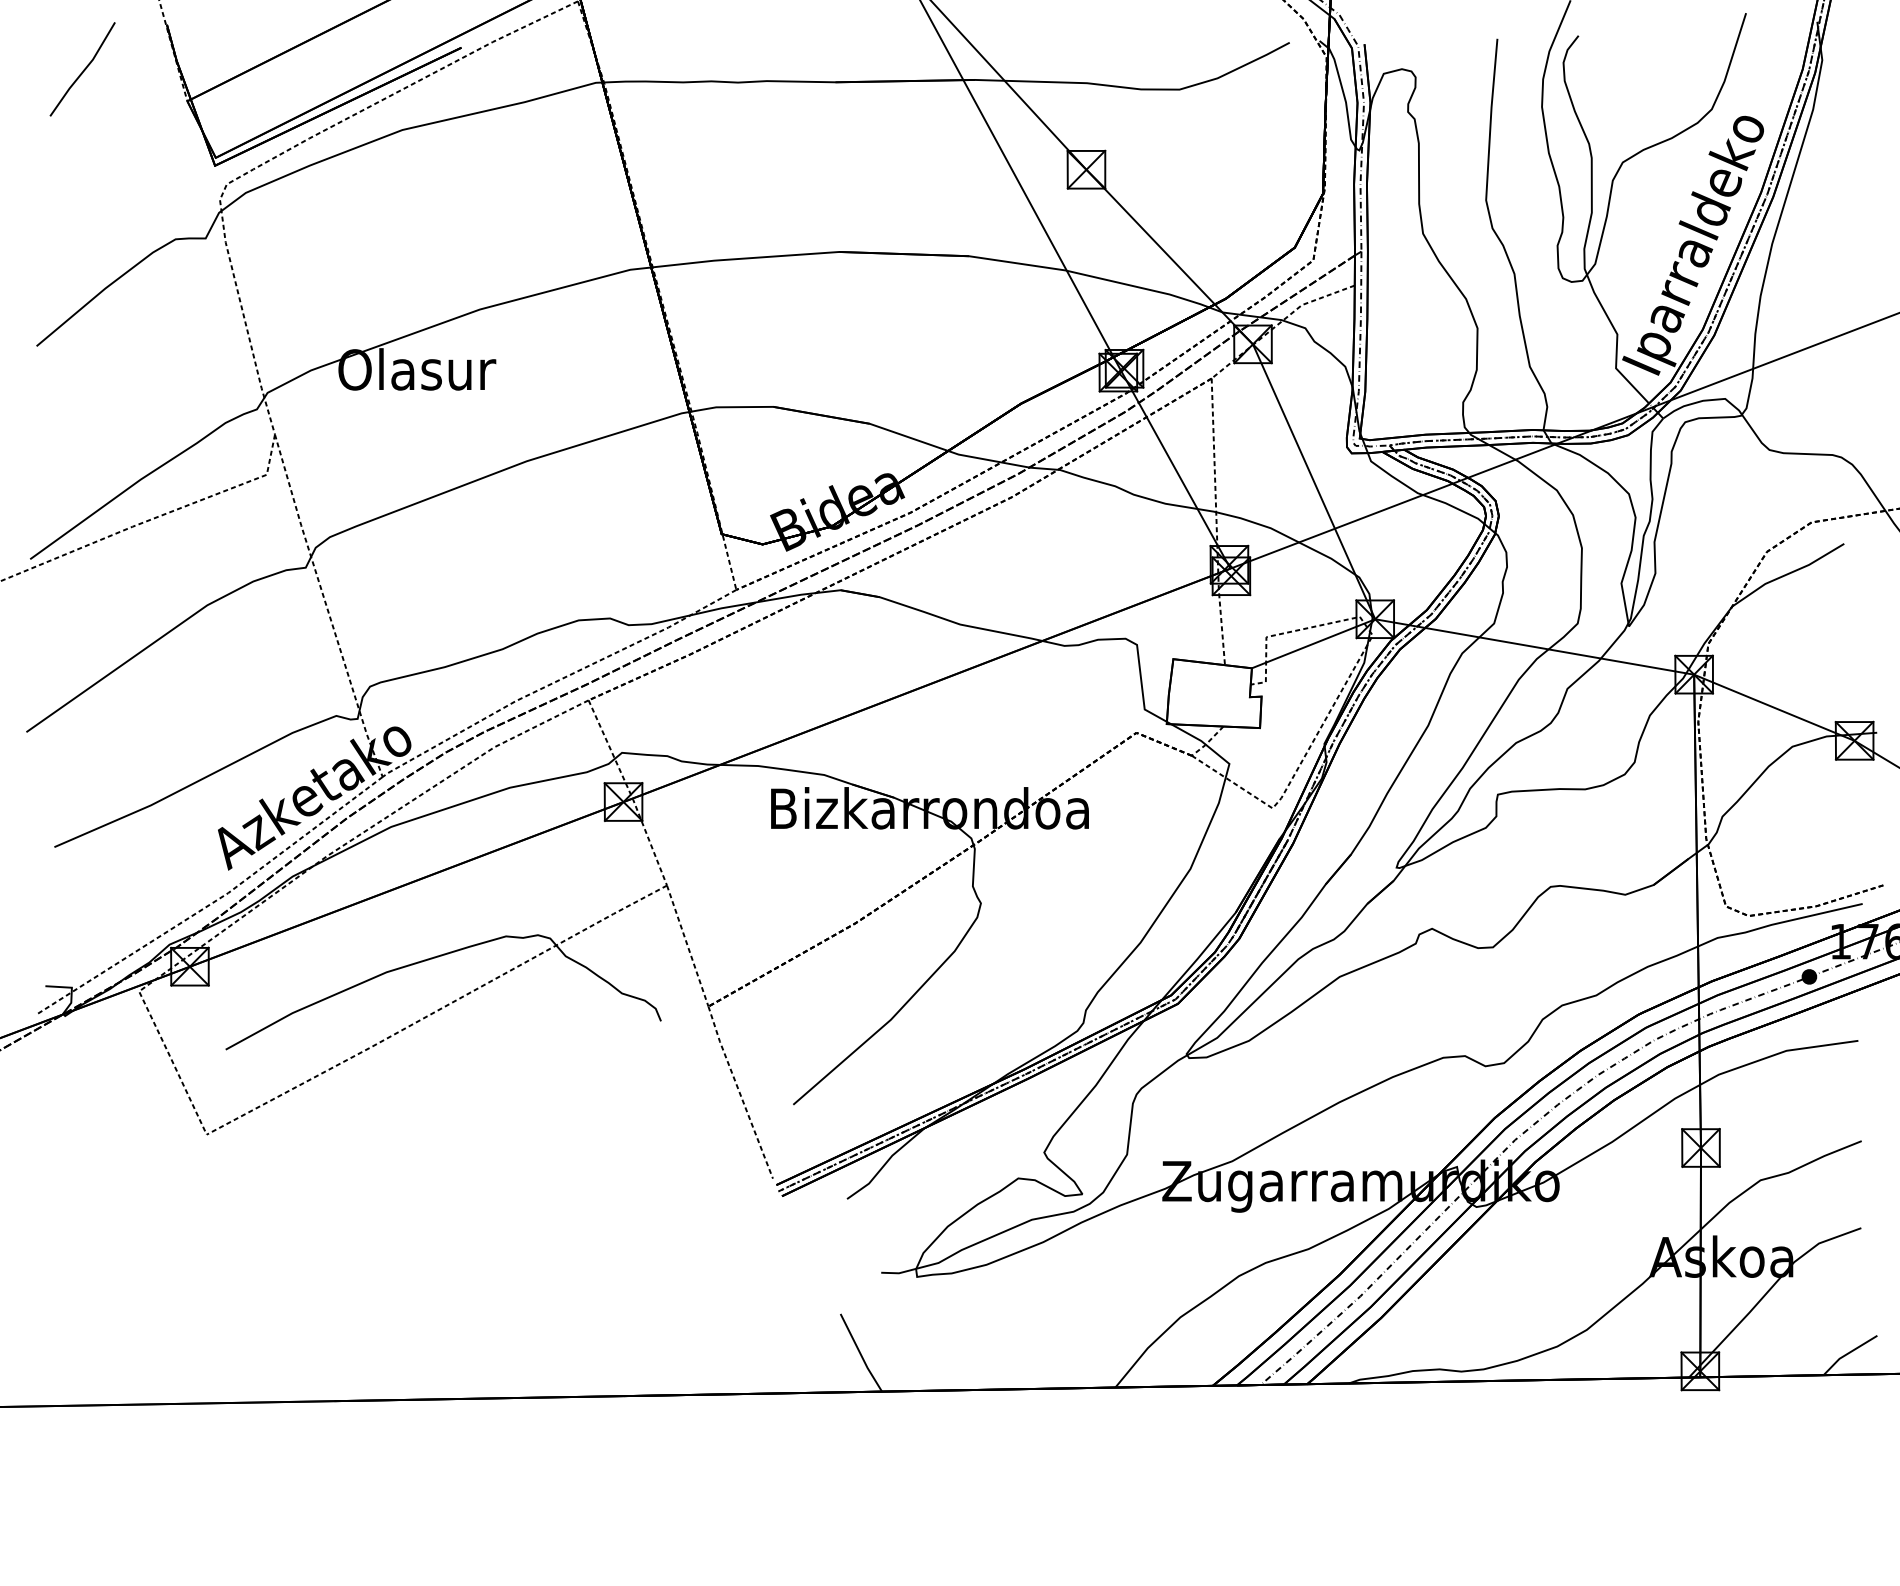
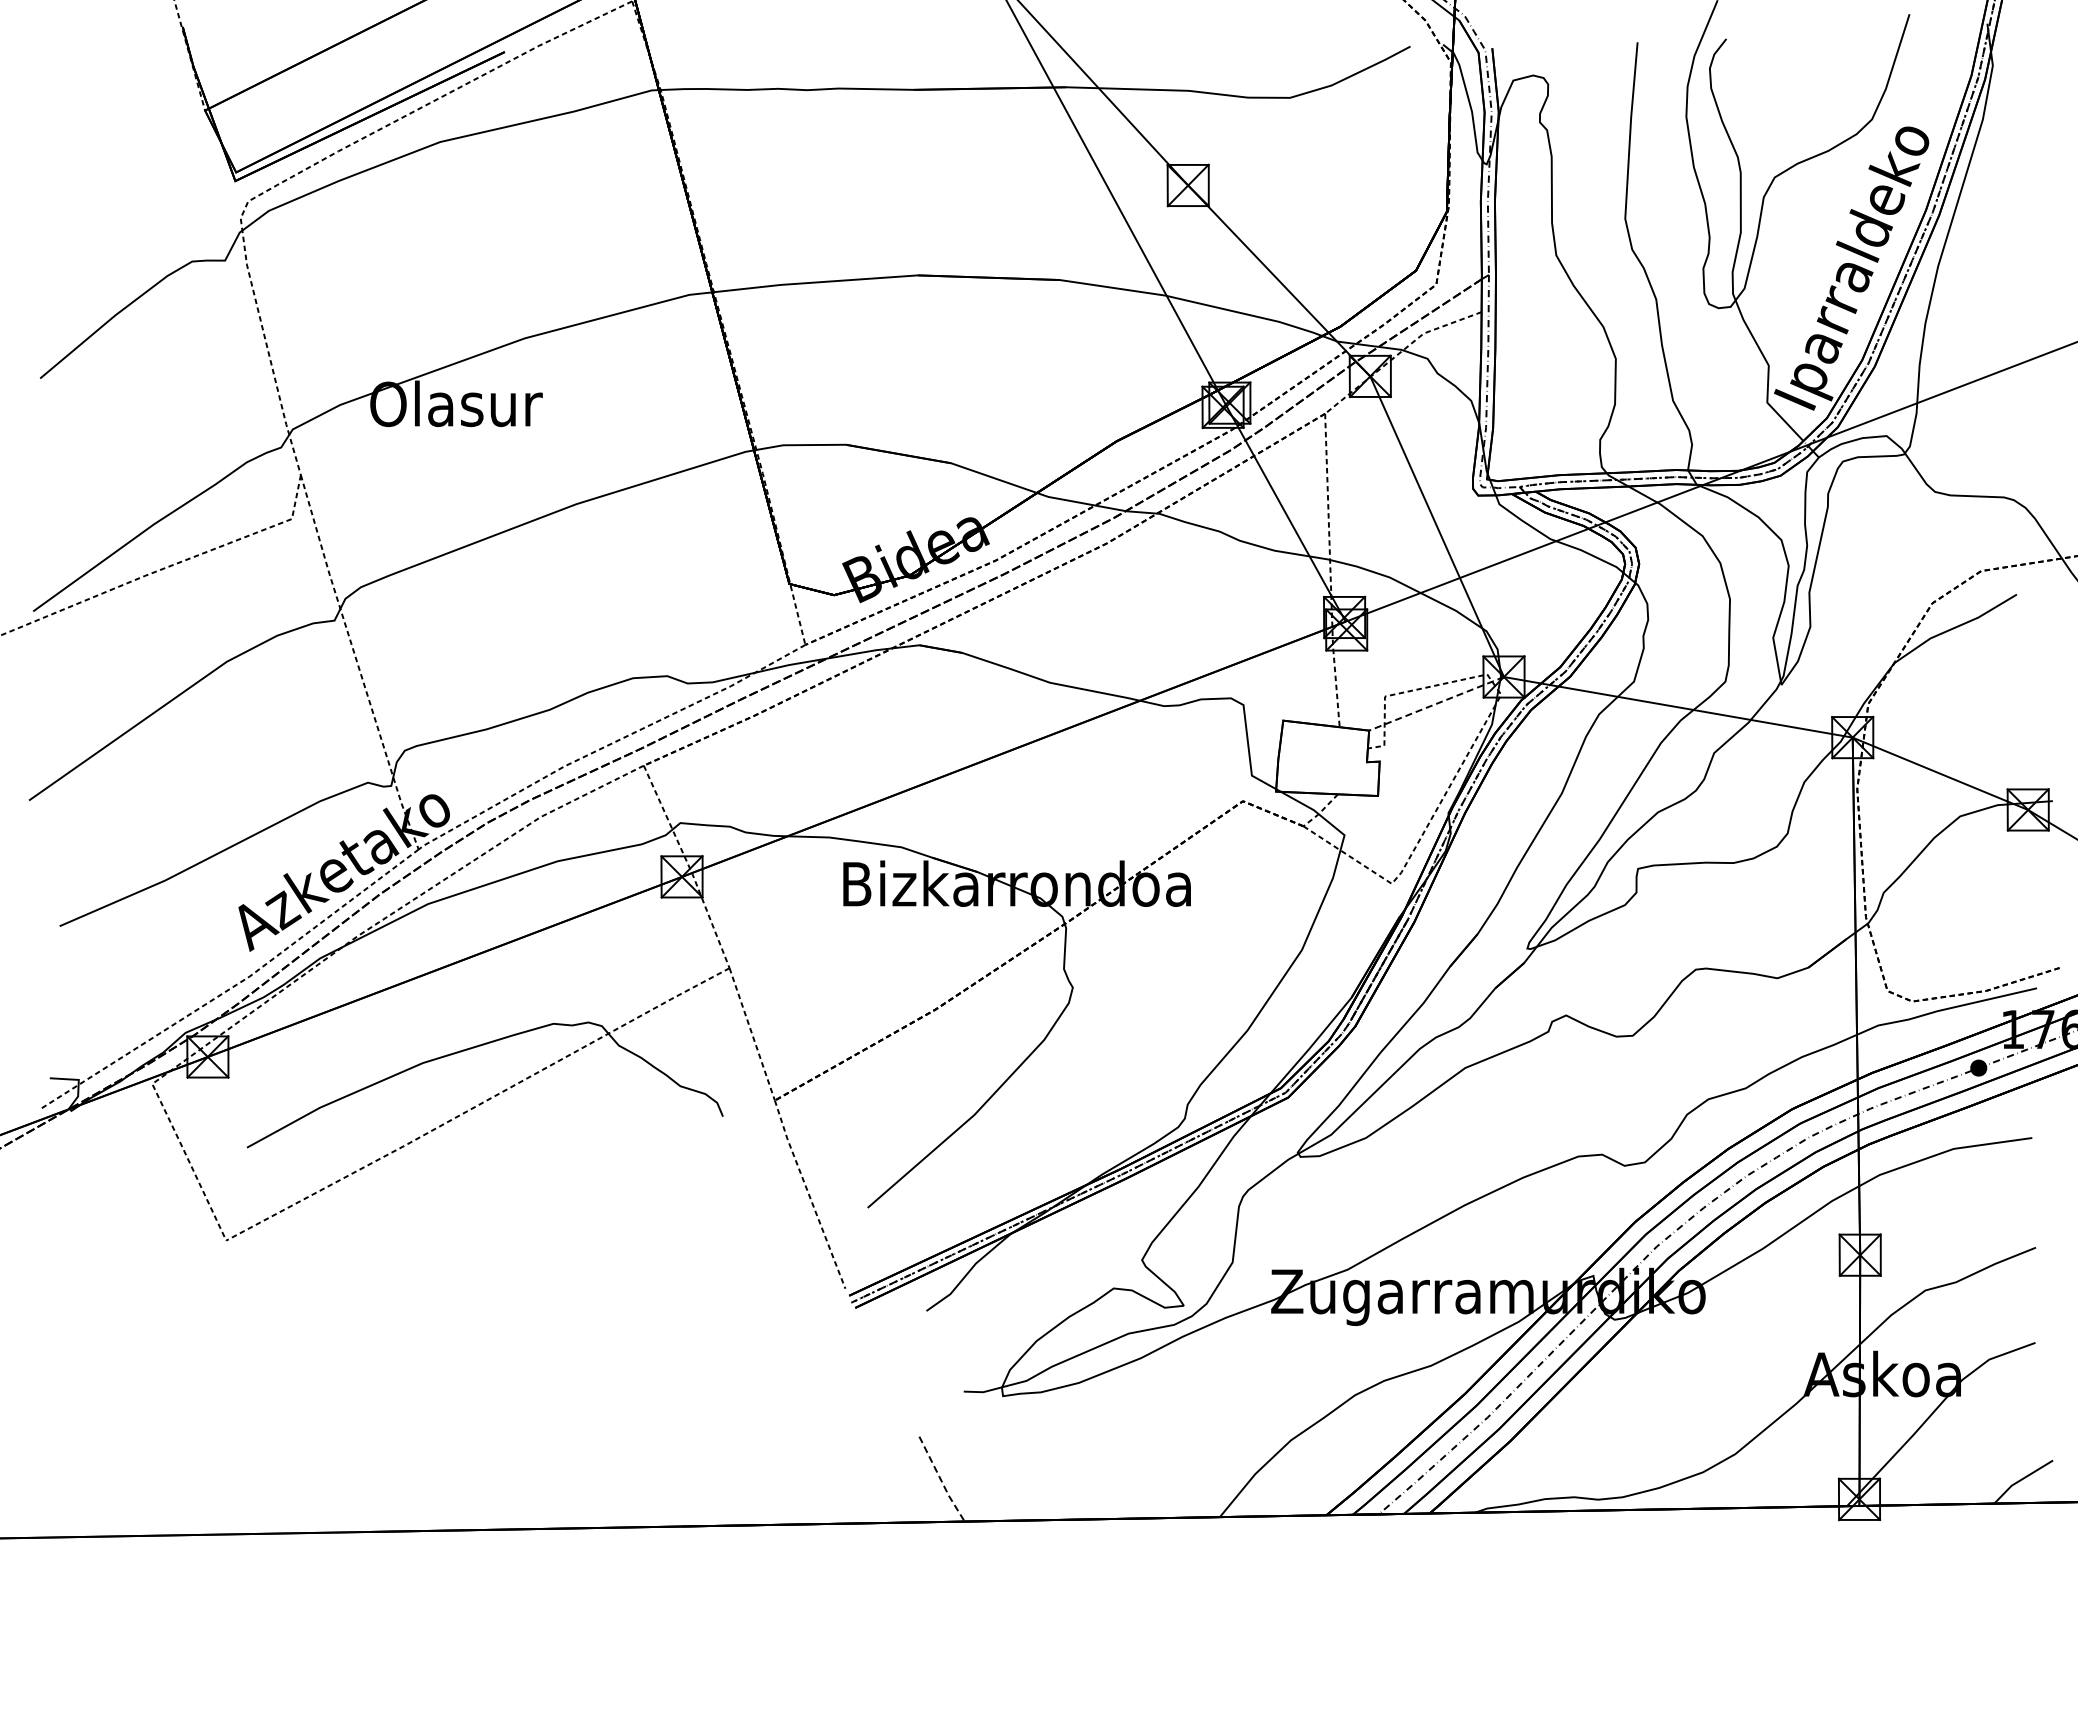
line: (83, 70) -> (91, 76), removed
line: (1313, 643) -> (1436, 703), solid -> dashed
line: (860, 1354) -> (941, 1480), solid -> dashed

